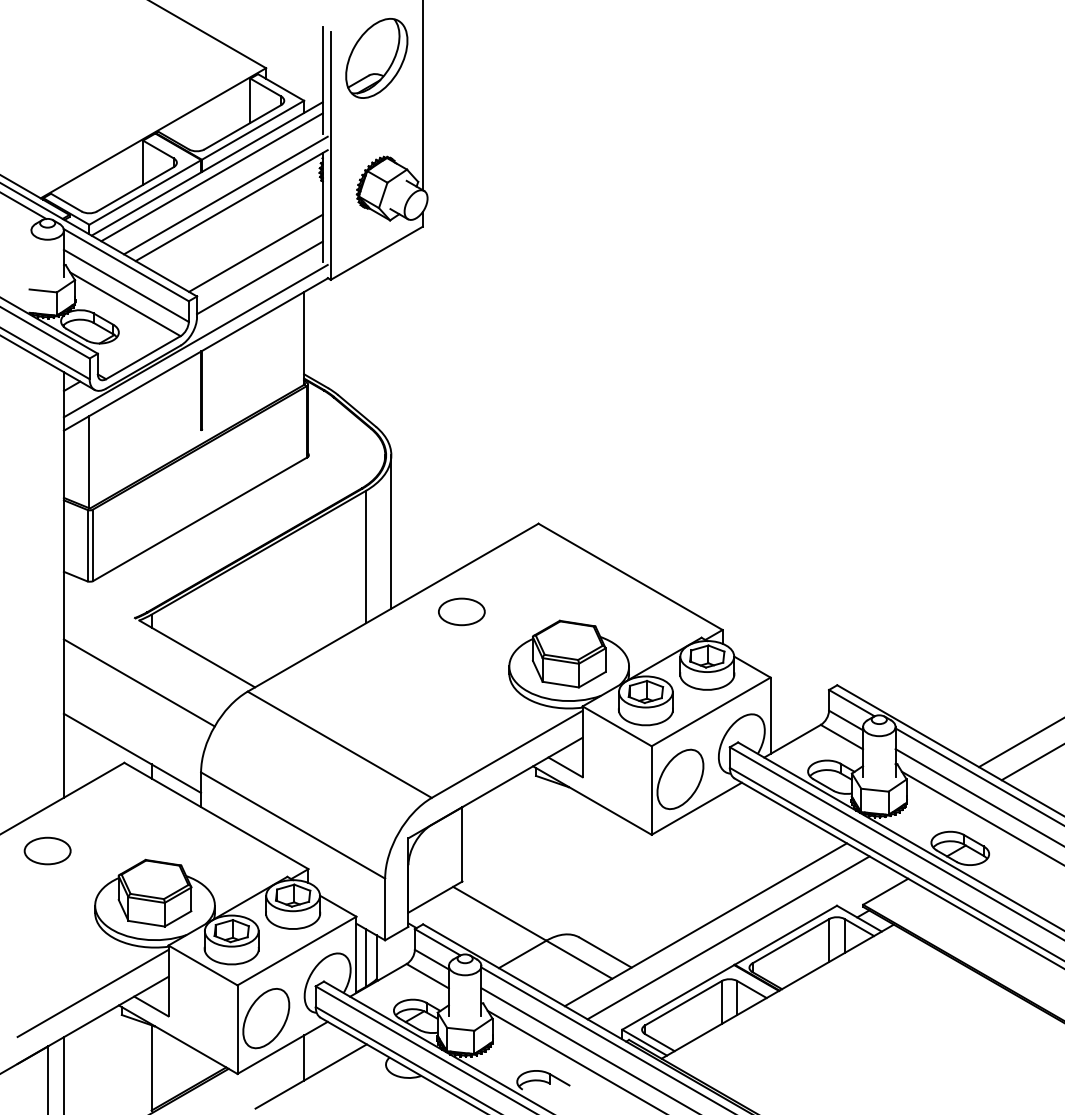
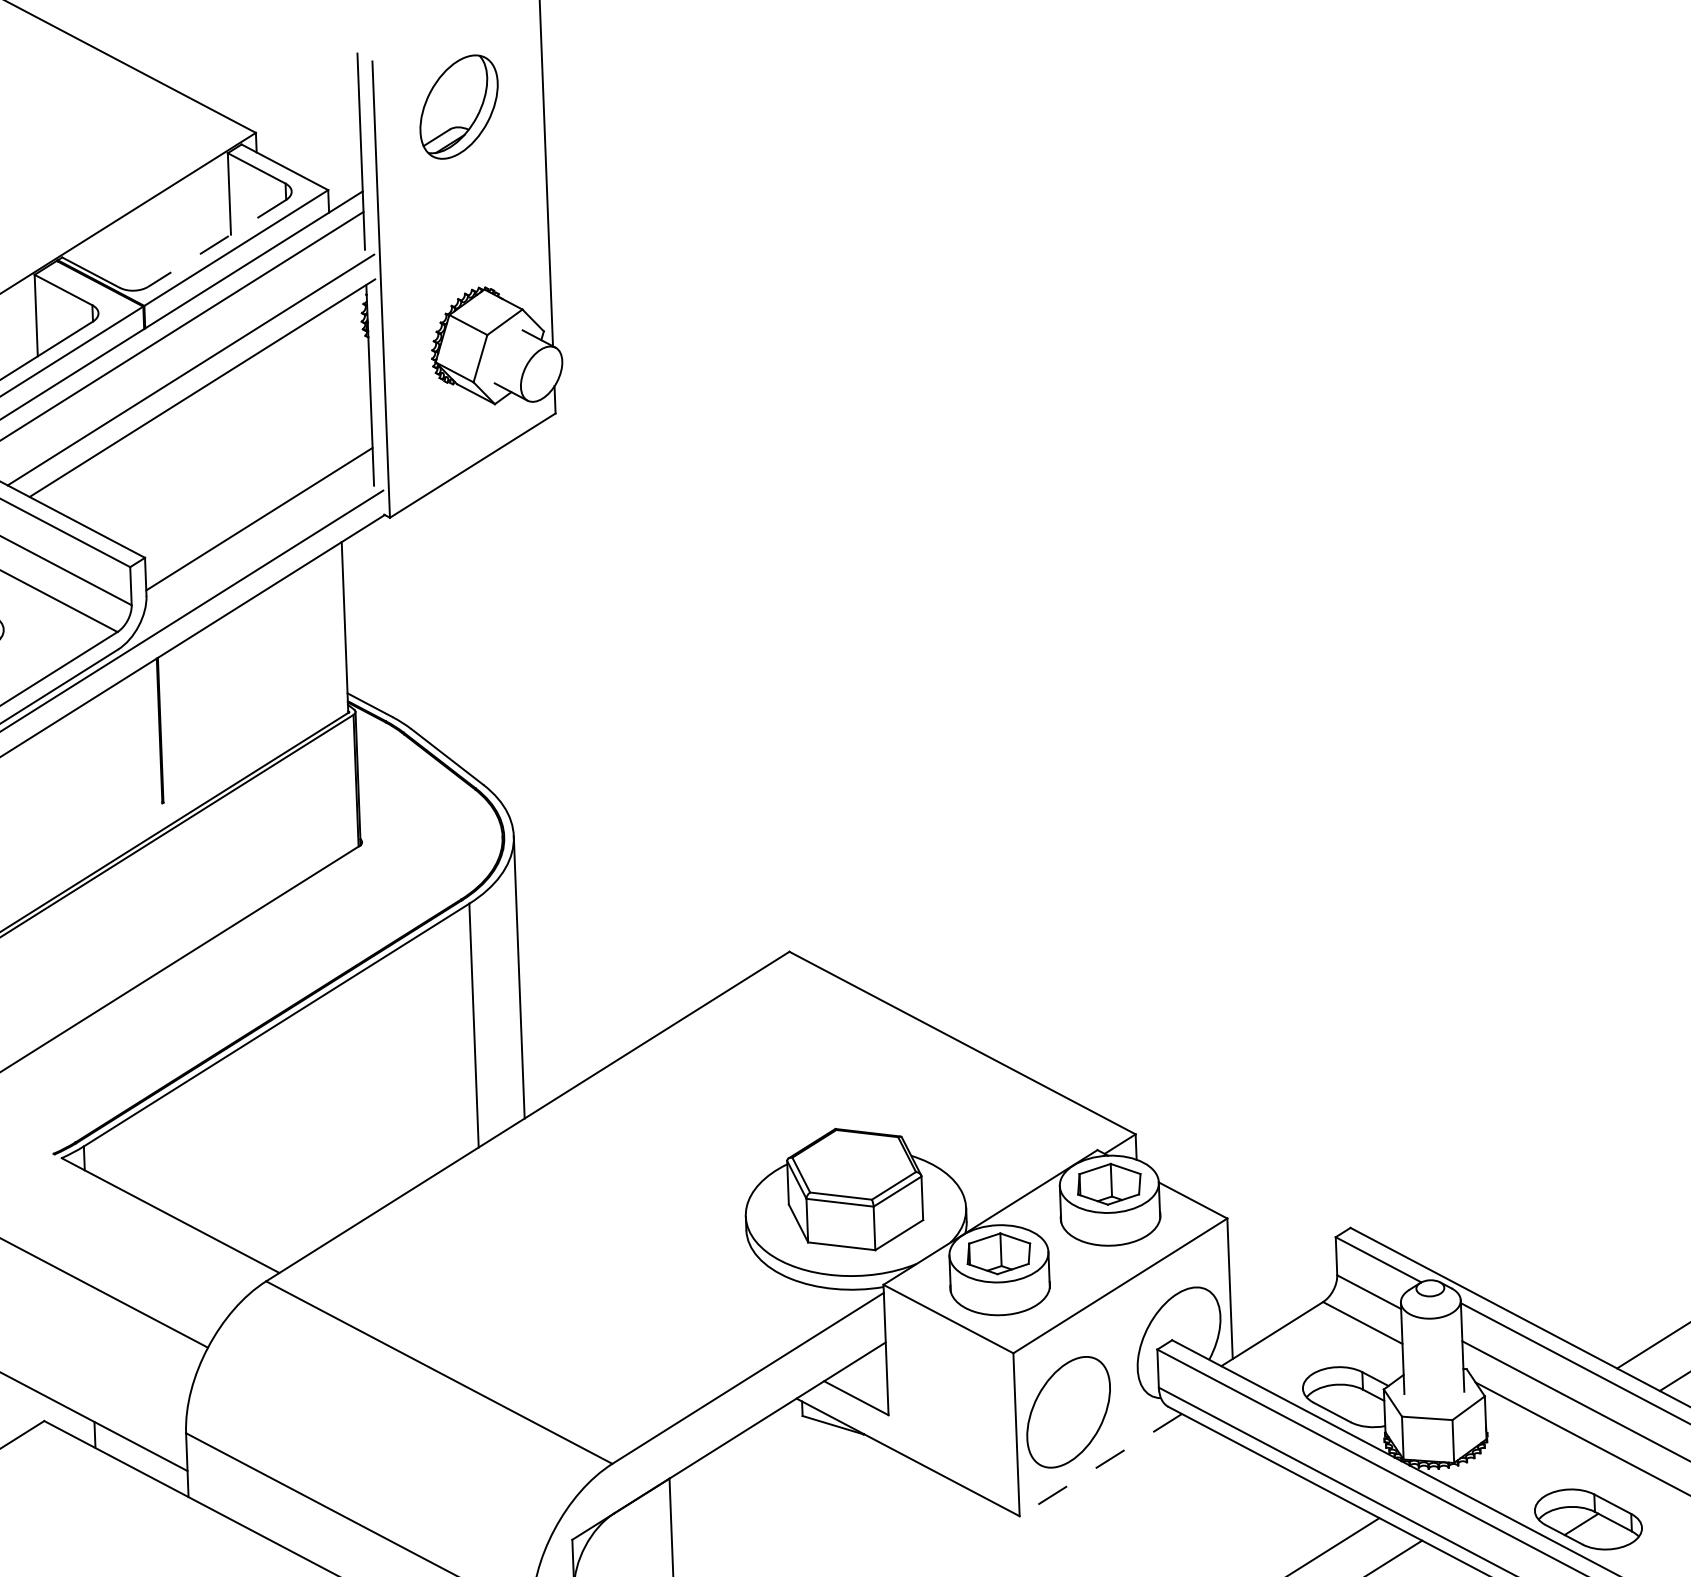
part: (376, 58) -> (458, 107), size x0.7
line: (242, 127) -> (216, 243), solid -> dashed
line: (255, 252) -> (249, 472), removed
part: (461, 611) -> (653, 1118), removed
line: (696, 809) -> (1100, 1466), solid -> dashed

